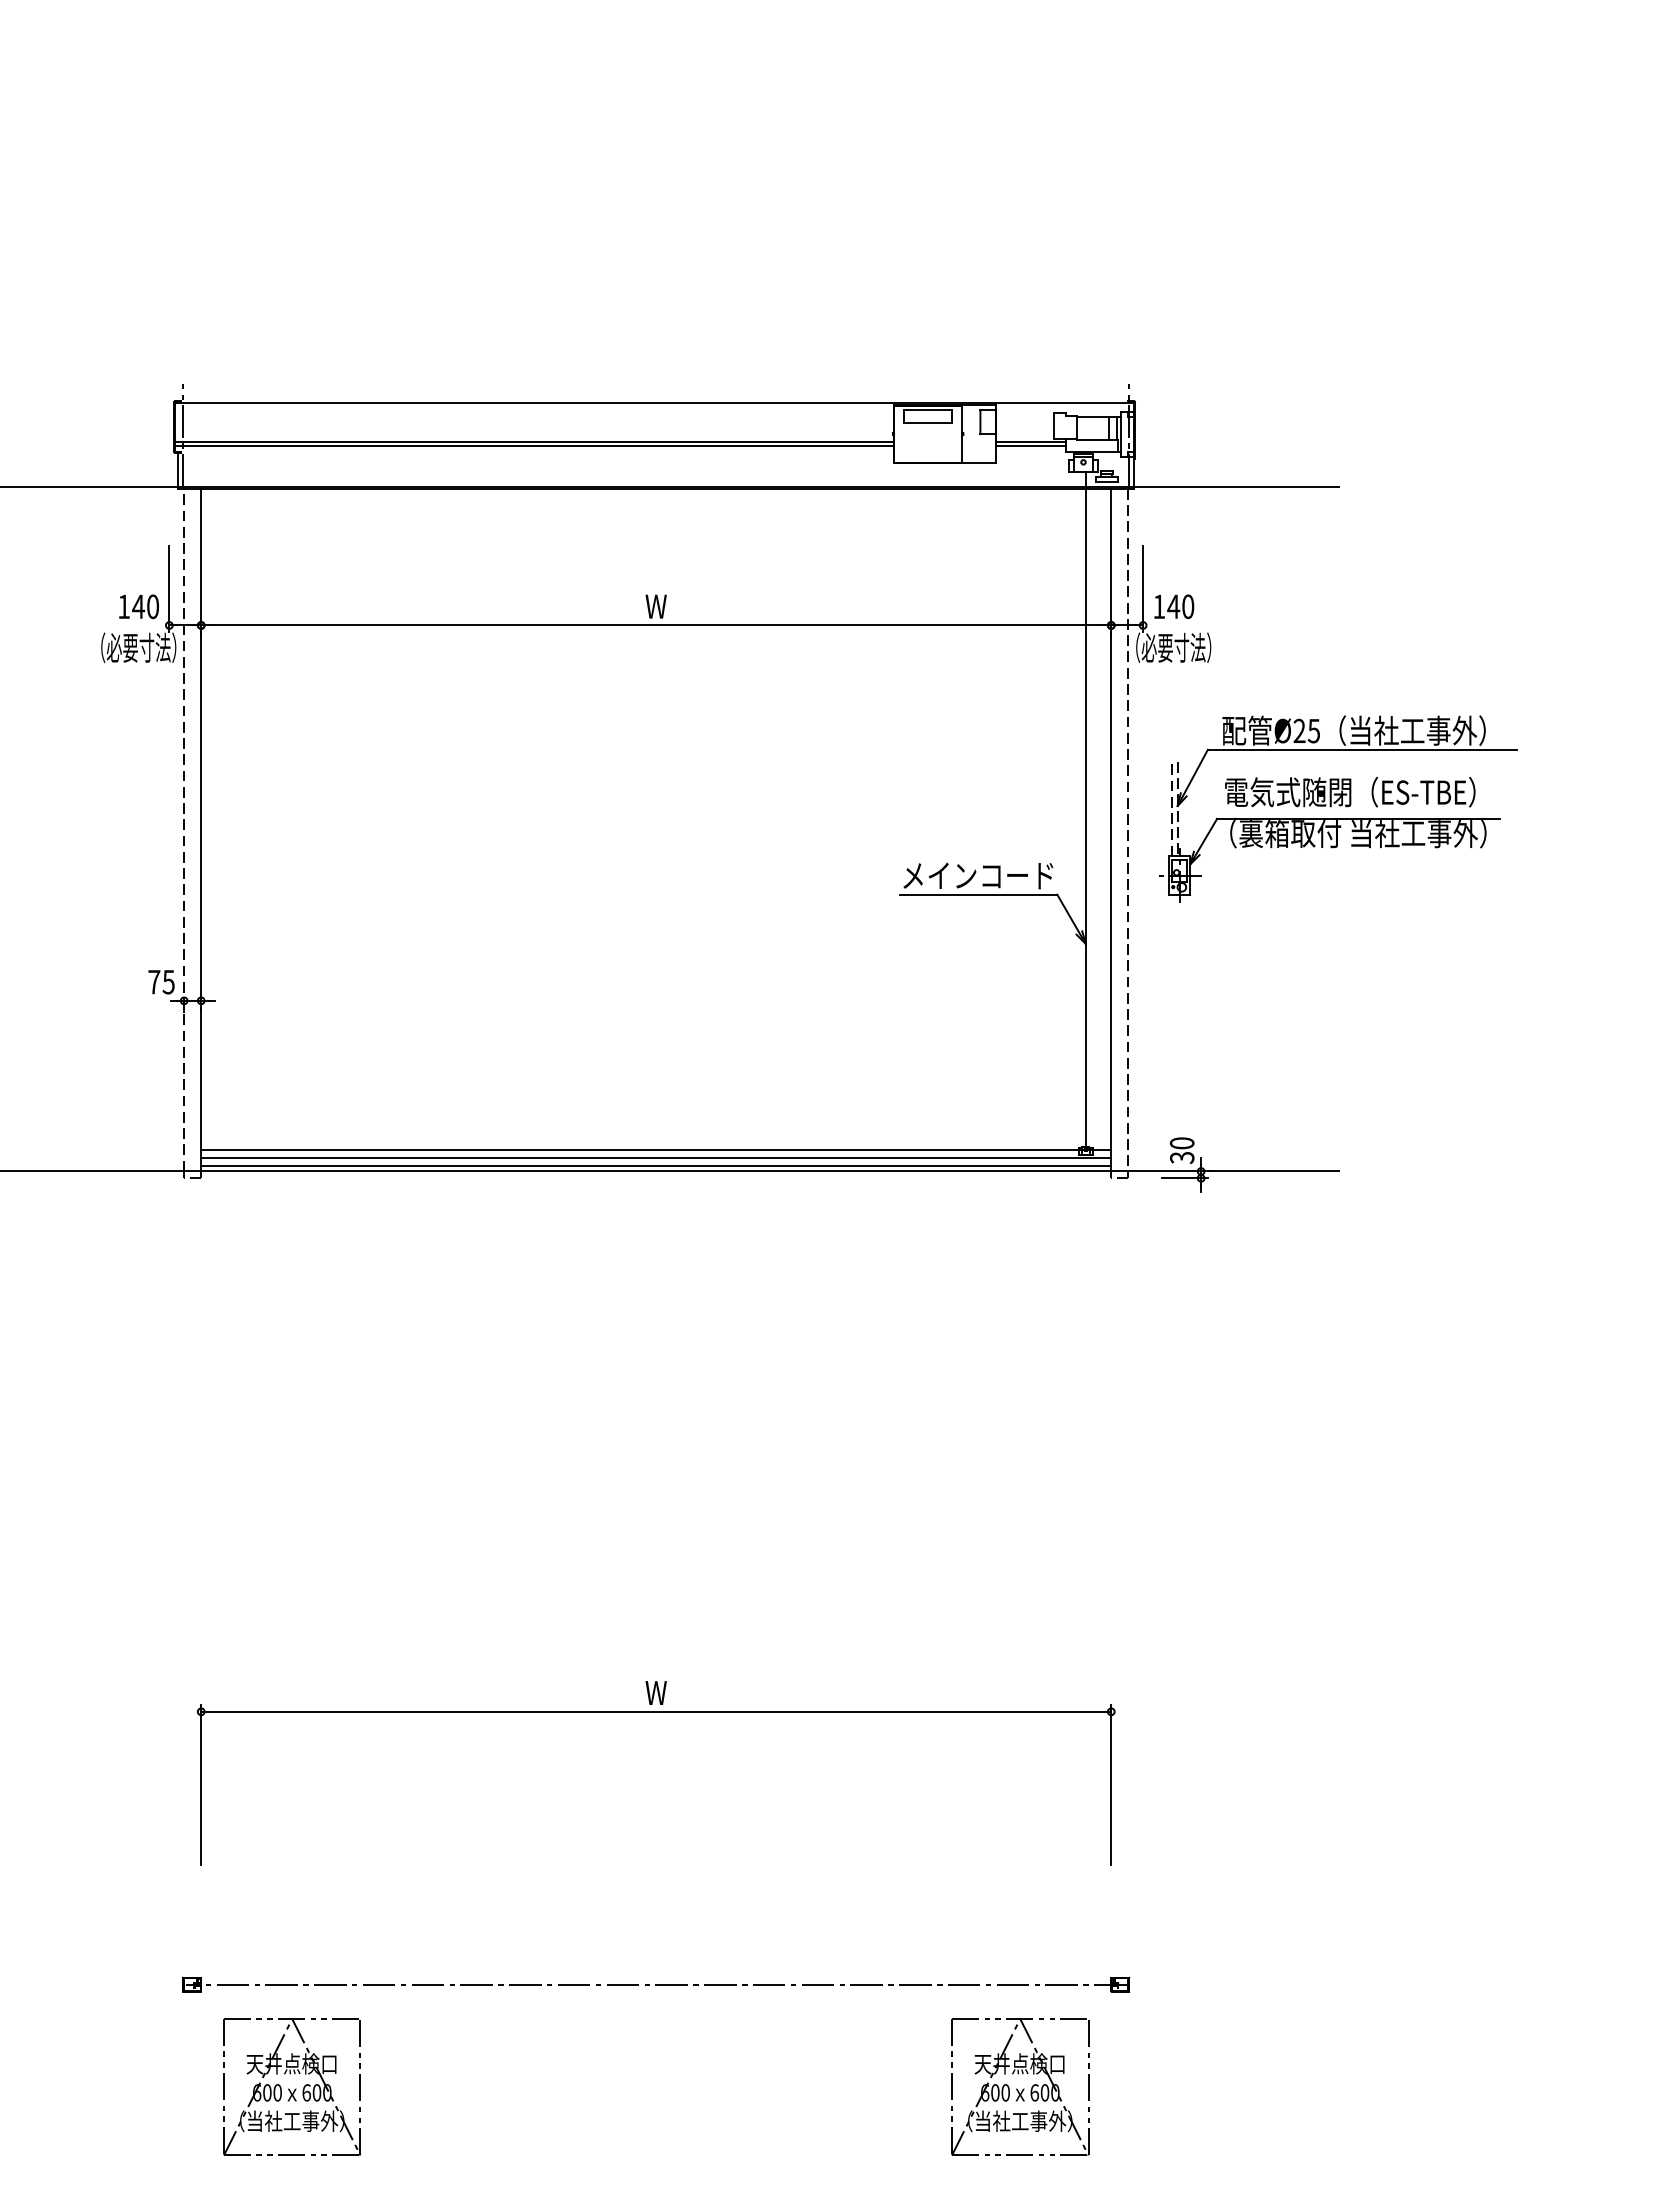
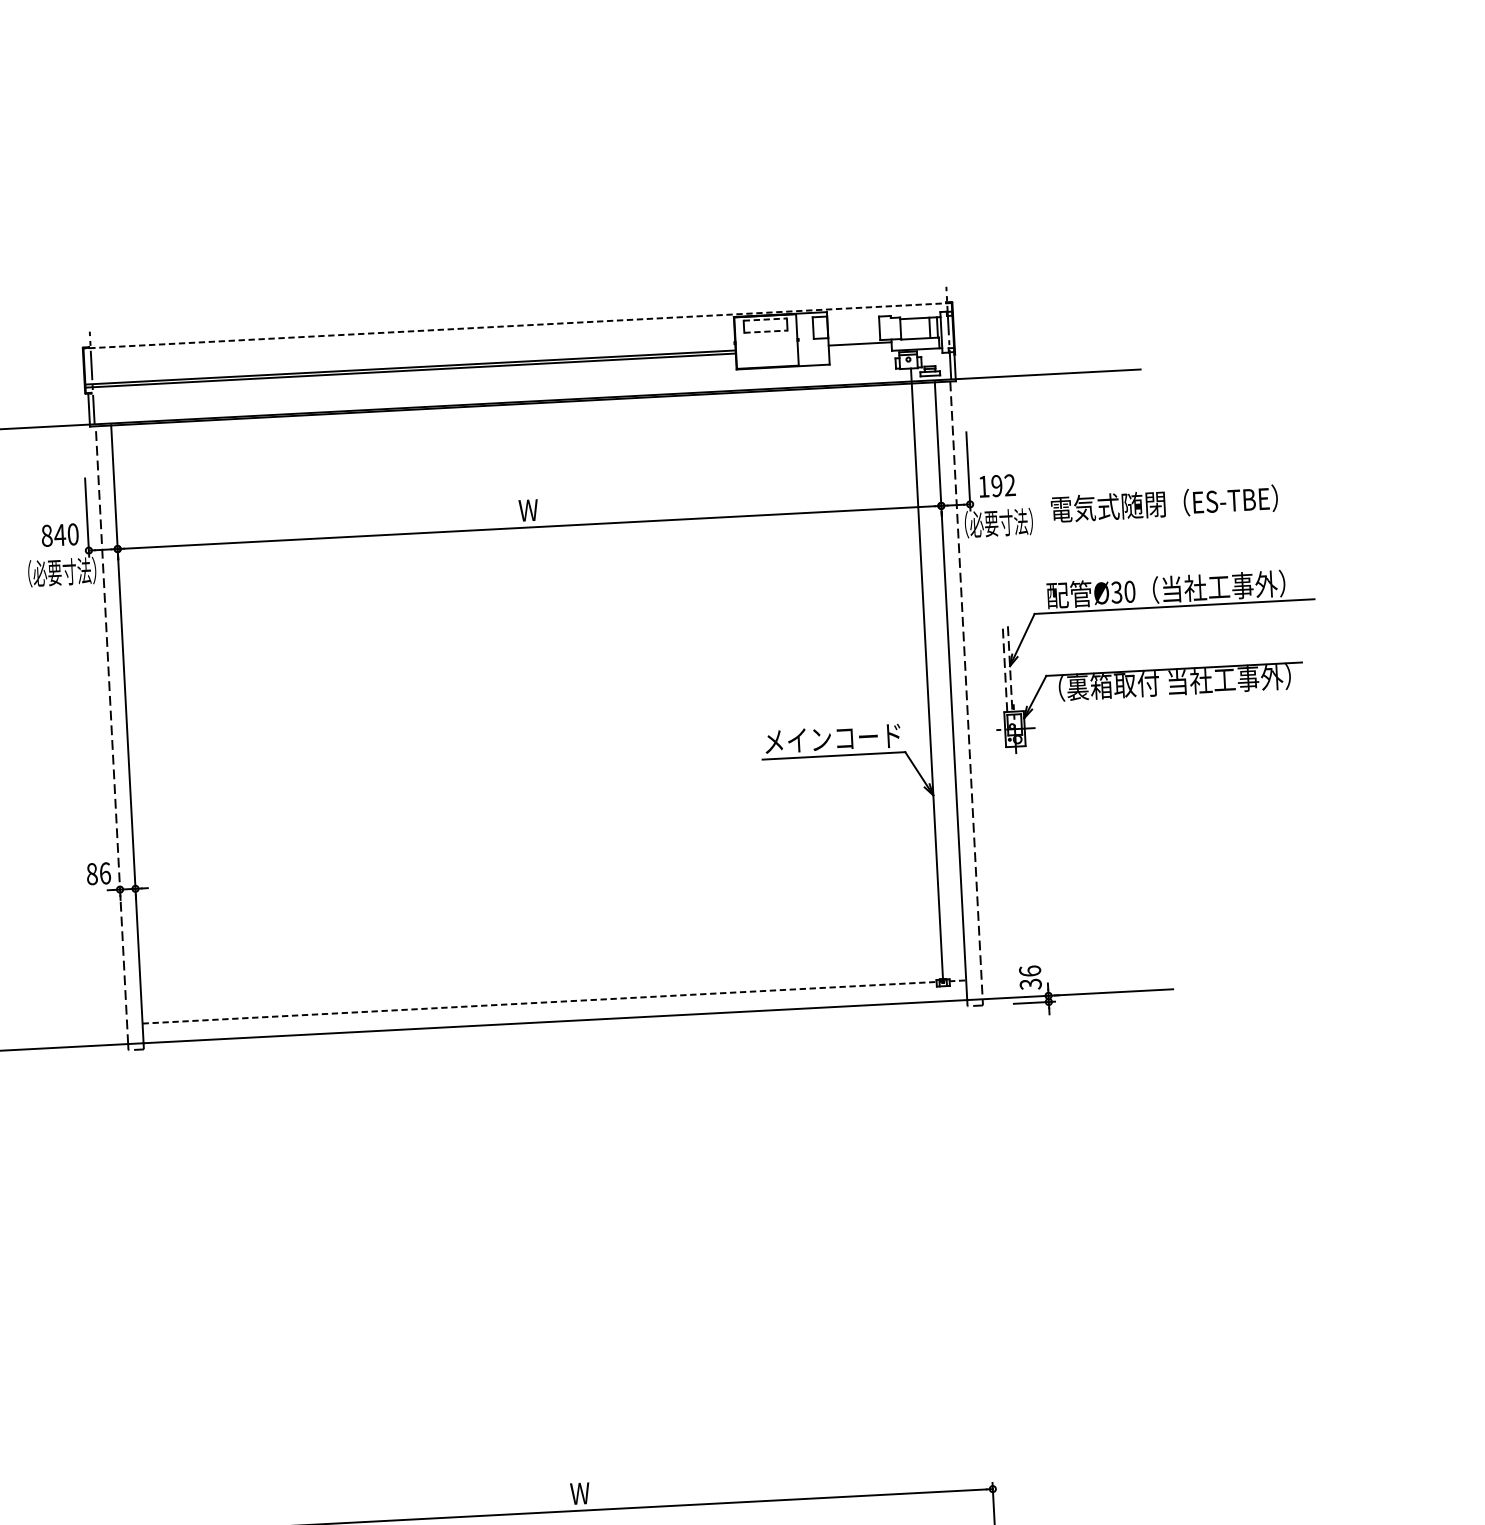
line: (654, 402) -> (517, 325), solid -> dashed
line: (928, 410) -> (765, 320), solid -> dashed
line: (928, 423) -> (766, 331), solid -> dashed
line: (1030, 445) -> (859, 346), removed
text: (124, 606) -> (47, 535), 140 -> 840
text: (1180, 606) -> (1003, 485), 140 -> 192
text: (1306, 730) -> (1123, 591), Ø25 -> Ø30
text: (1350, 792) -> (1164, 504), moved
text: (161, 981) -> (98, 873), 75 -> 86
text: (1181, 1143) -> (1029, 971), 30 -> 36
line: (656, 1149) -> (554, 1001), solid -> dashed
line: (656, 1157) -> (554, 1008), removed
line: (656, 1165) -> (555, 1016), removed

